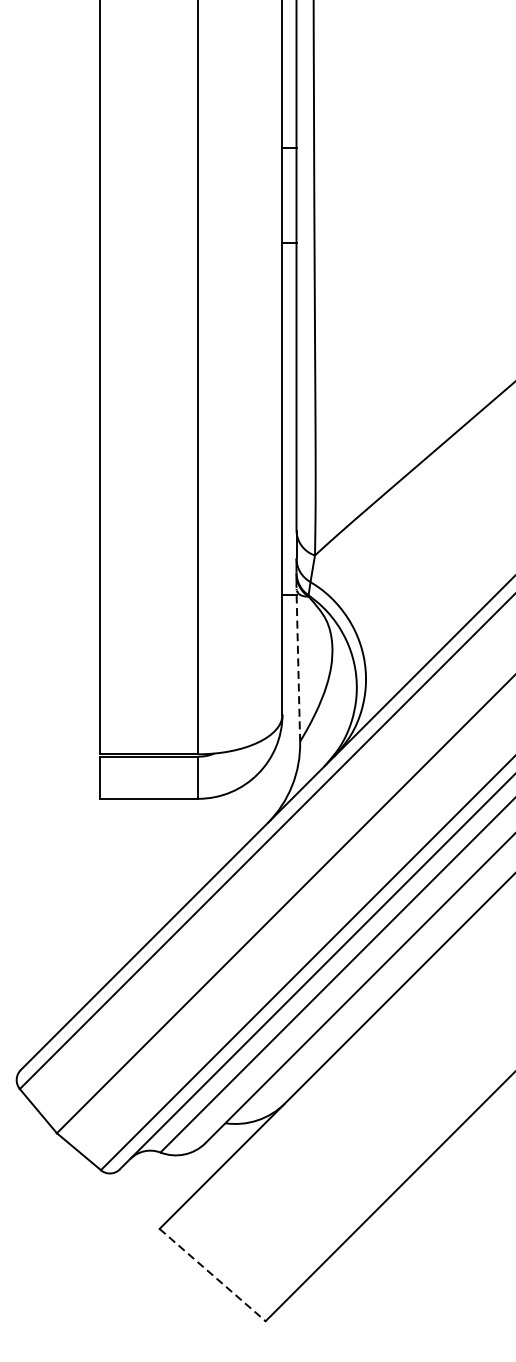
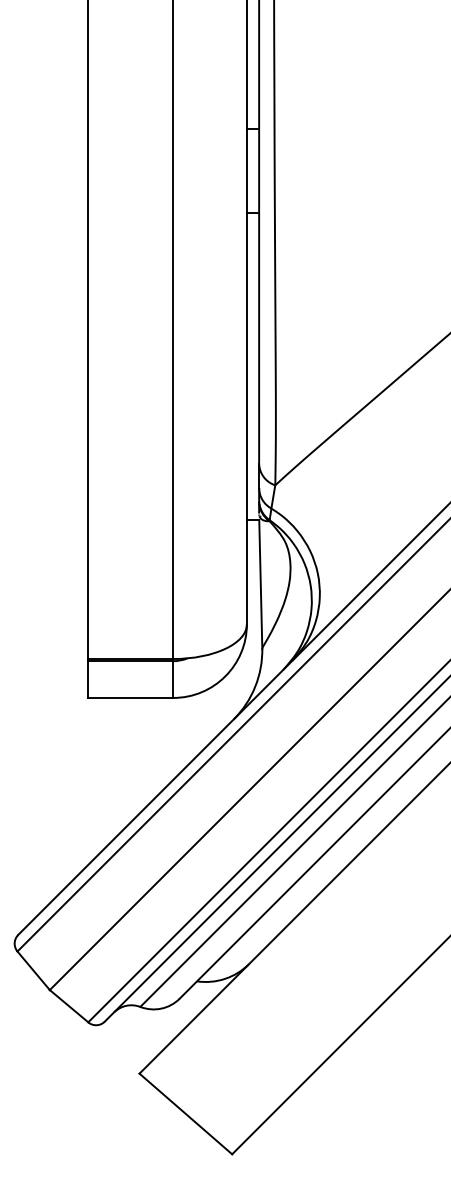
line: (298, 670) -> (260, 585), dashed -> solid
line: (213, 1275) -> (186, 1114), dashed -> solid

